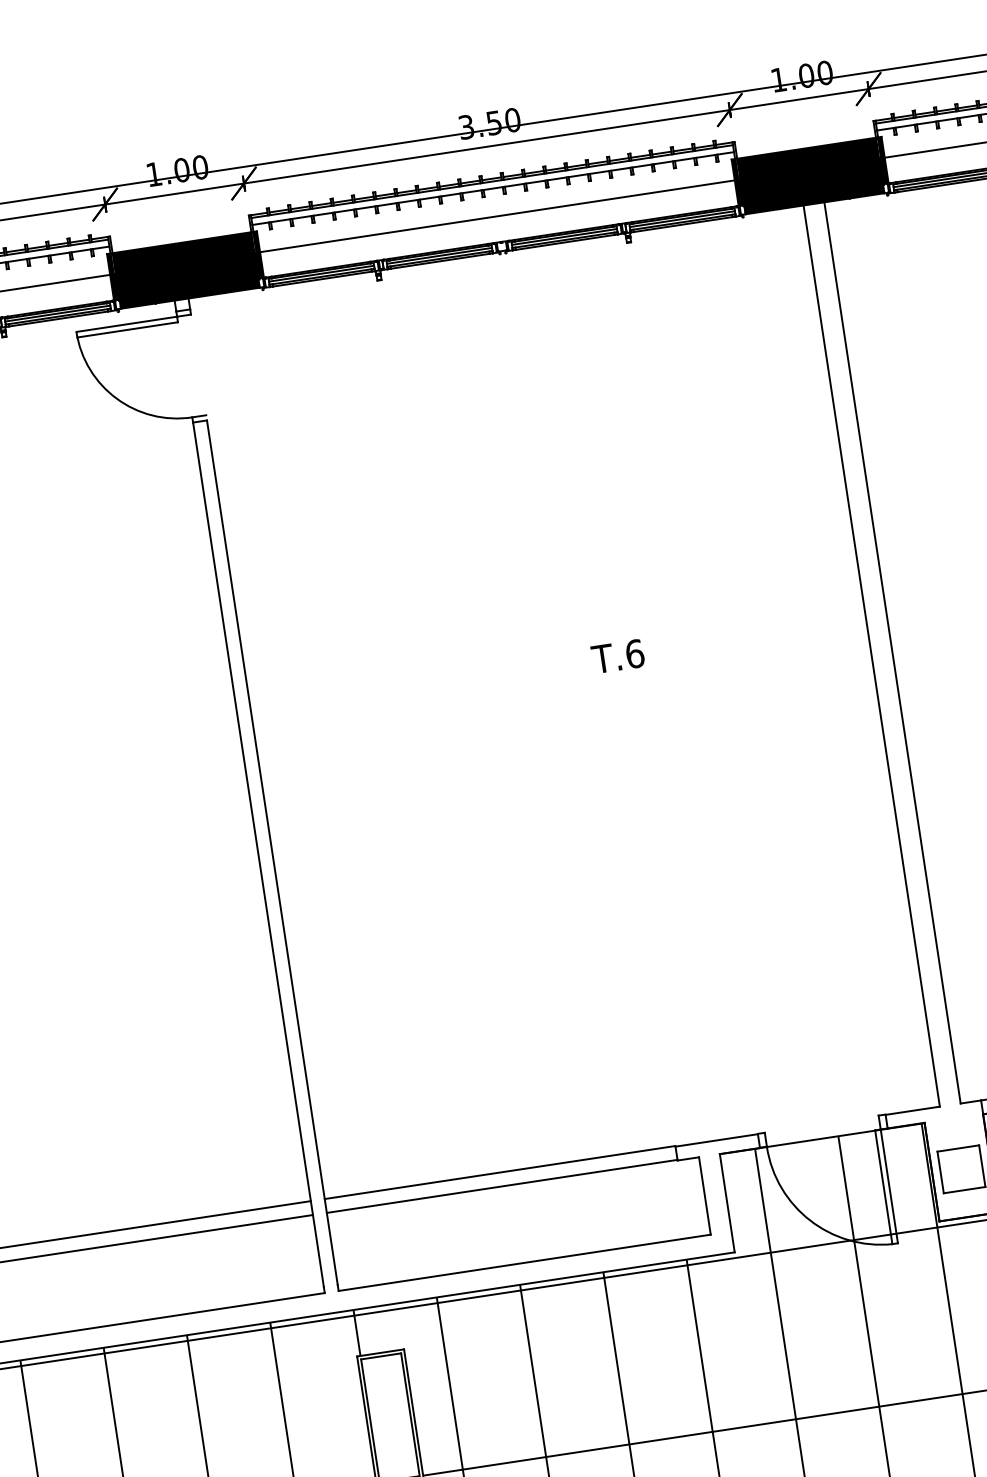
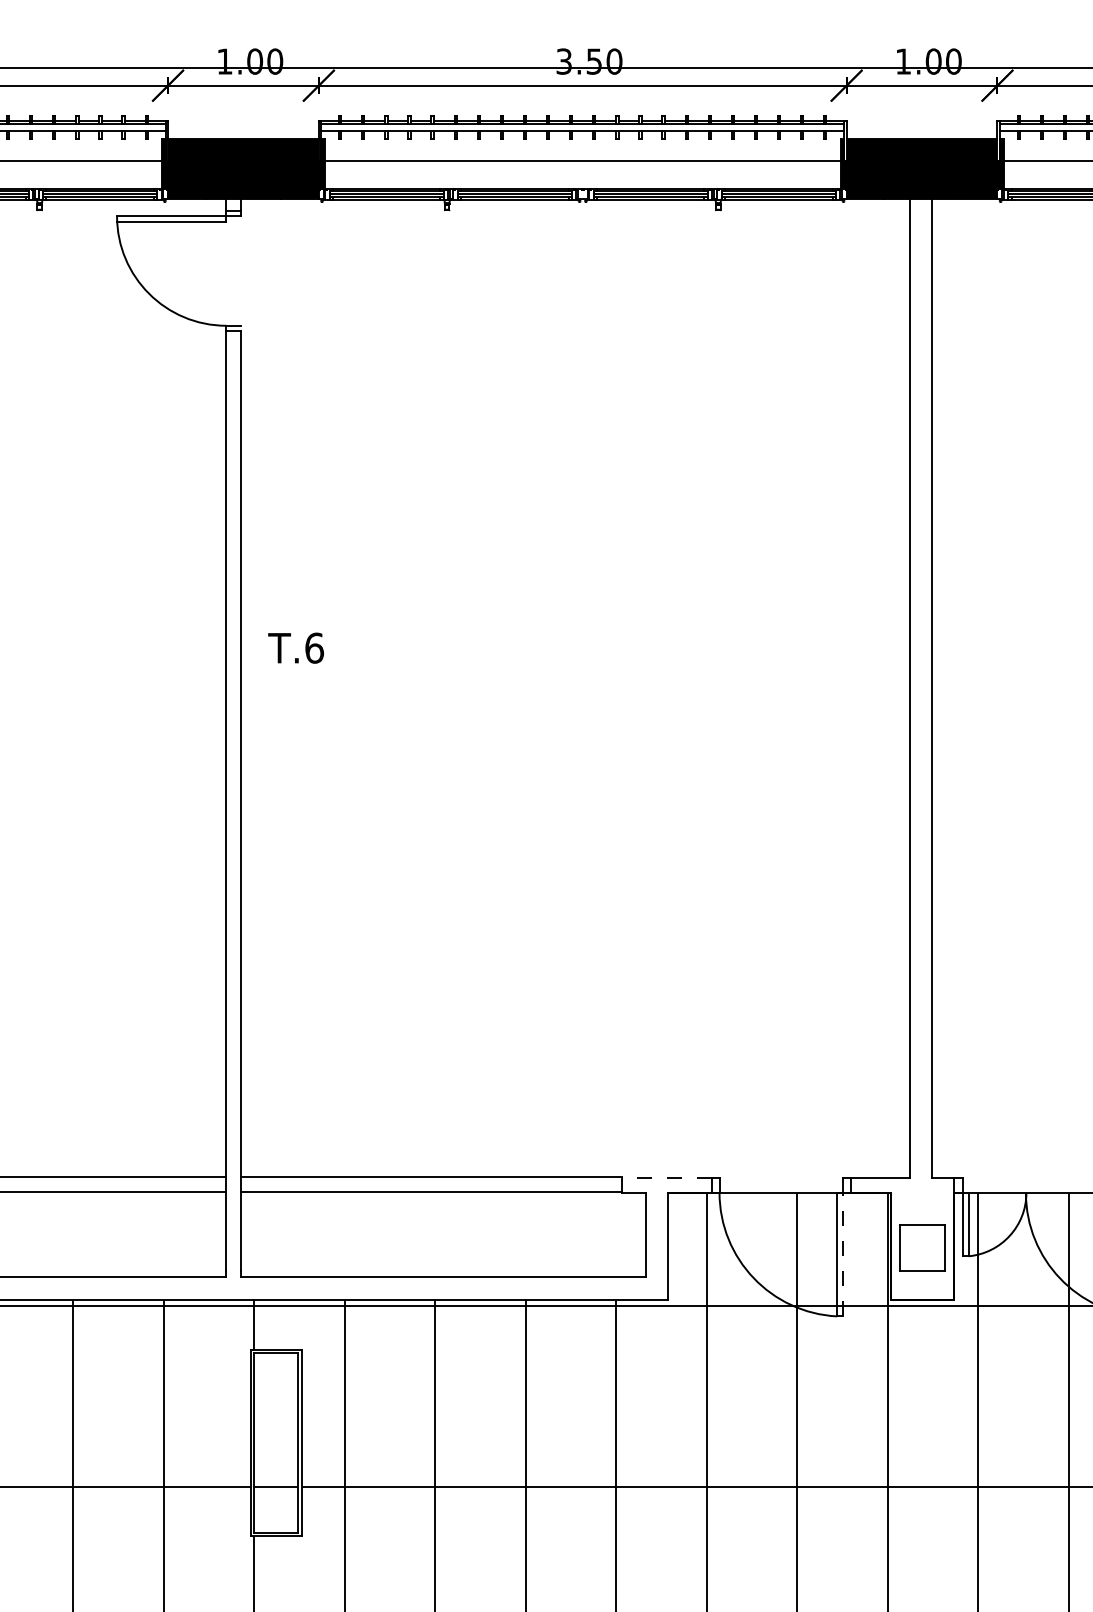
text: (617, 655) -> (295, 647), moved
line: (717, 1140) -> (667, 1178), solid -> dashed
line: (889, 1186) -> (843, 1254), solid -> dashed

